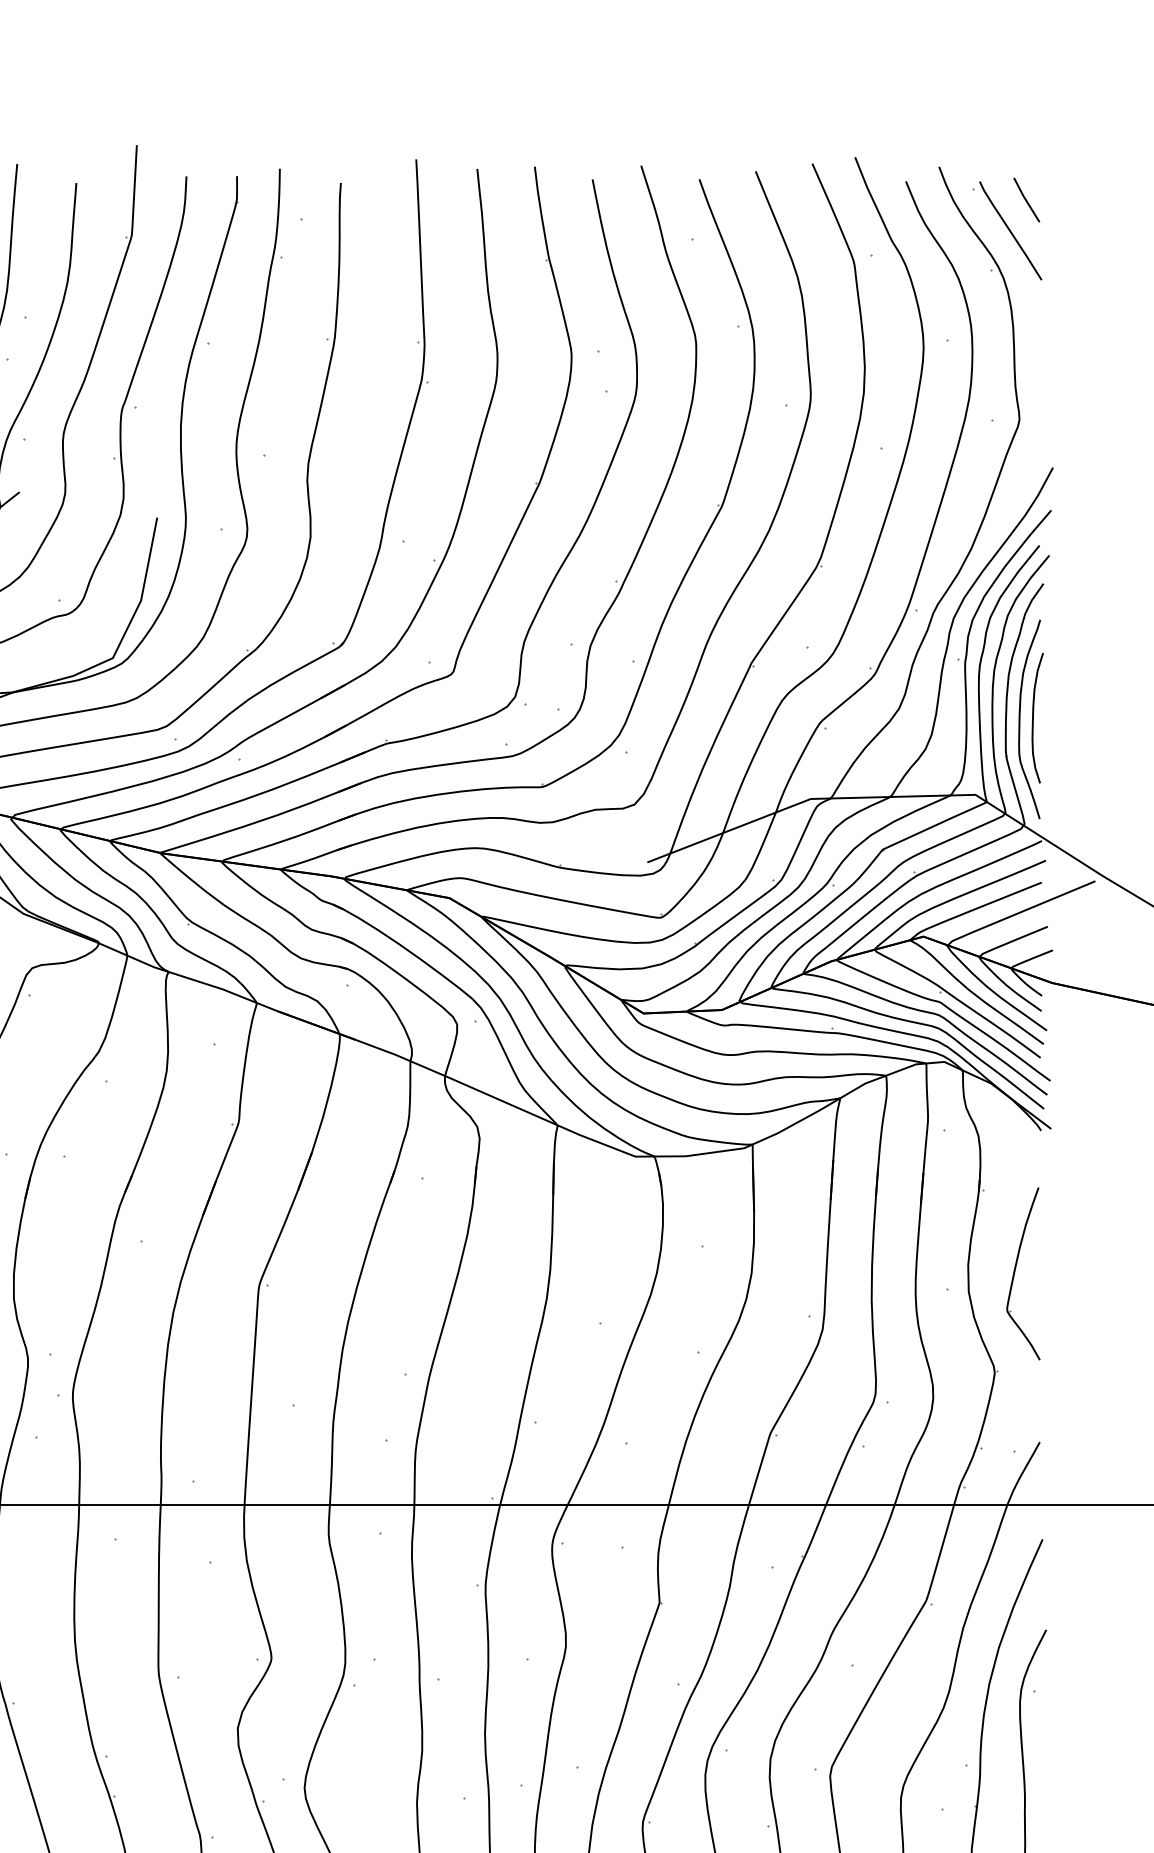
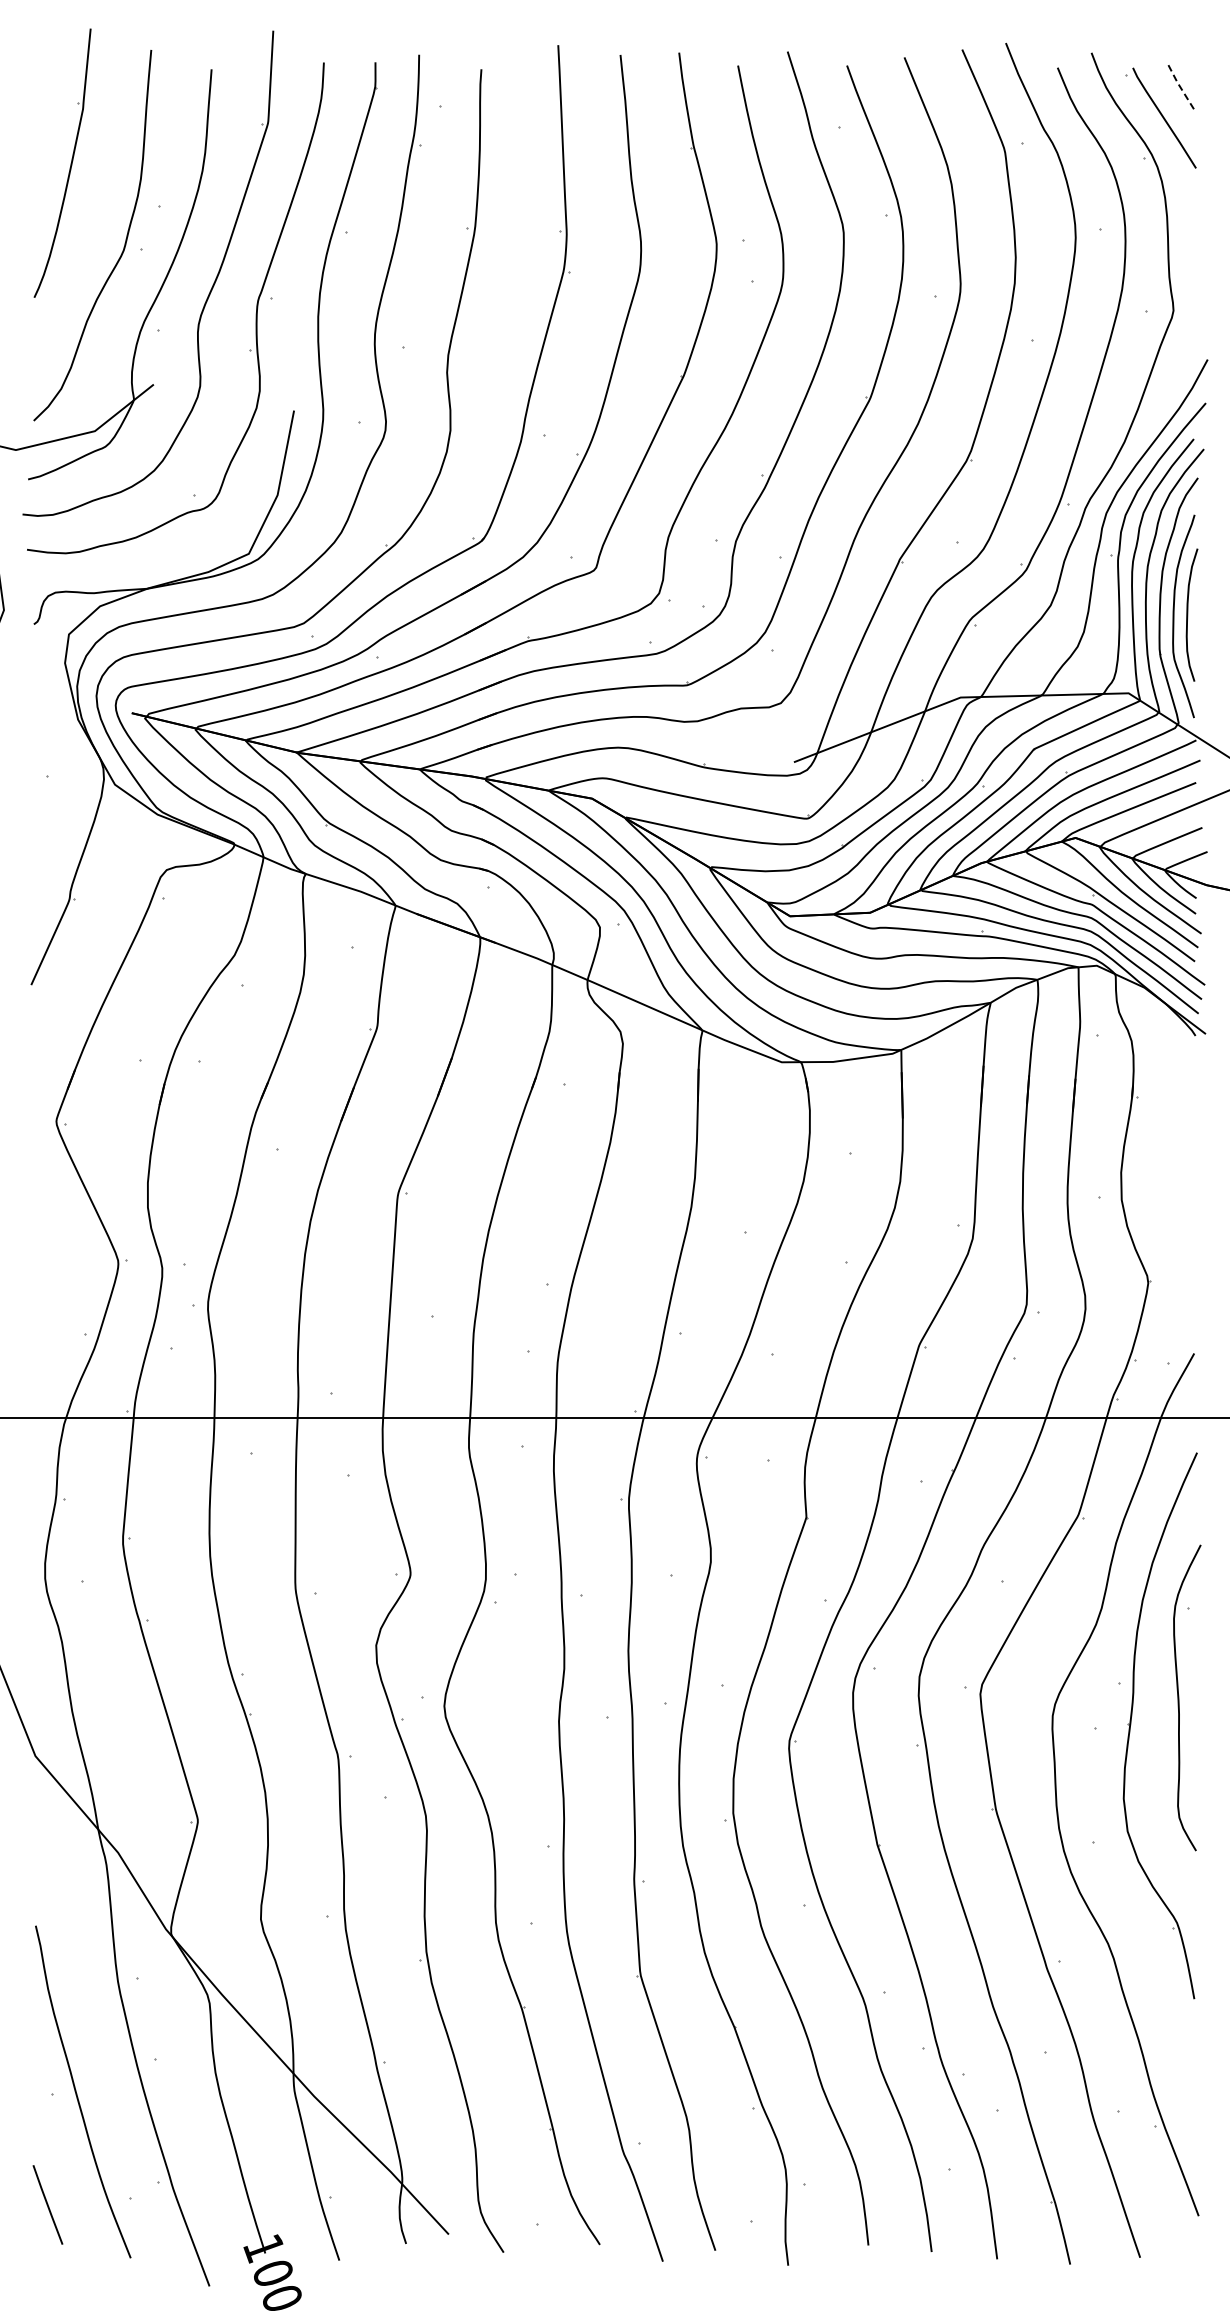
line: (1026, 199) -> (1180, 86), solid -> dashed
part: (1015, 1272) -> (1169, 1180), removed

